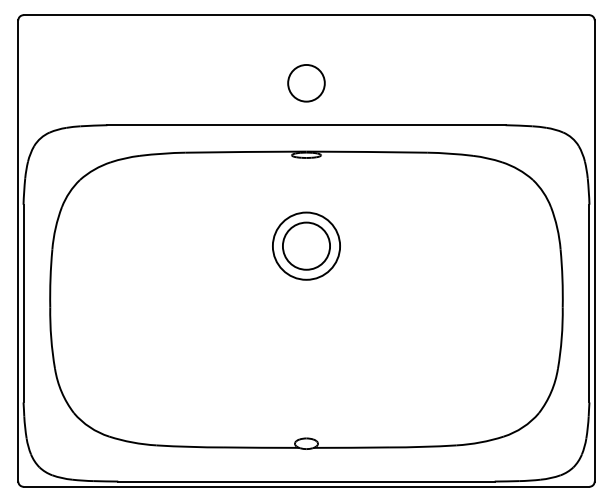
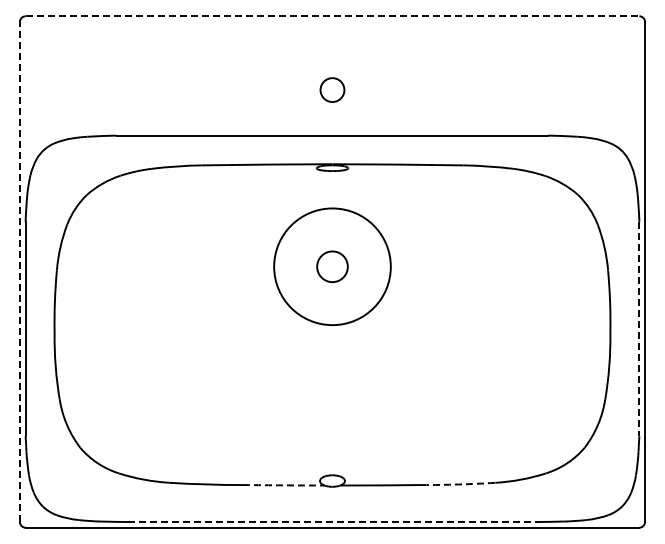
line: (306, 15) -> (332, 16), solid -> dashed
circle: (306, 82) -> (332, 89), size x0.6
circle: (306, 245) -> (332, 266), size x0.6
circle: (306, 245) -> (332, 266), size x1.6
line: (17, 250) -> (19, 271), solid -> dashed
line: (589, 304) -> (639, 329), solid -> dashed
arc: (422, 446) -> (458, 484), solid -> dashed
arc: (261, 447) -> (283, 485), solid -> dashed
line: (306, 481) -> (332, 522), solid -> dashed

